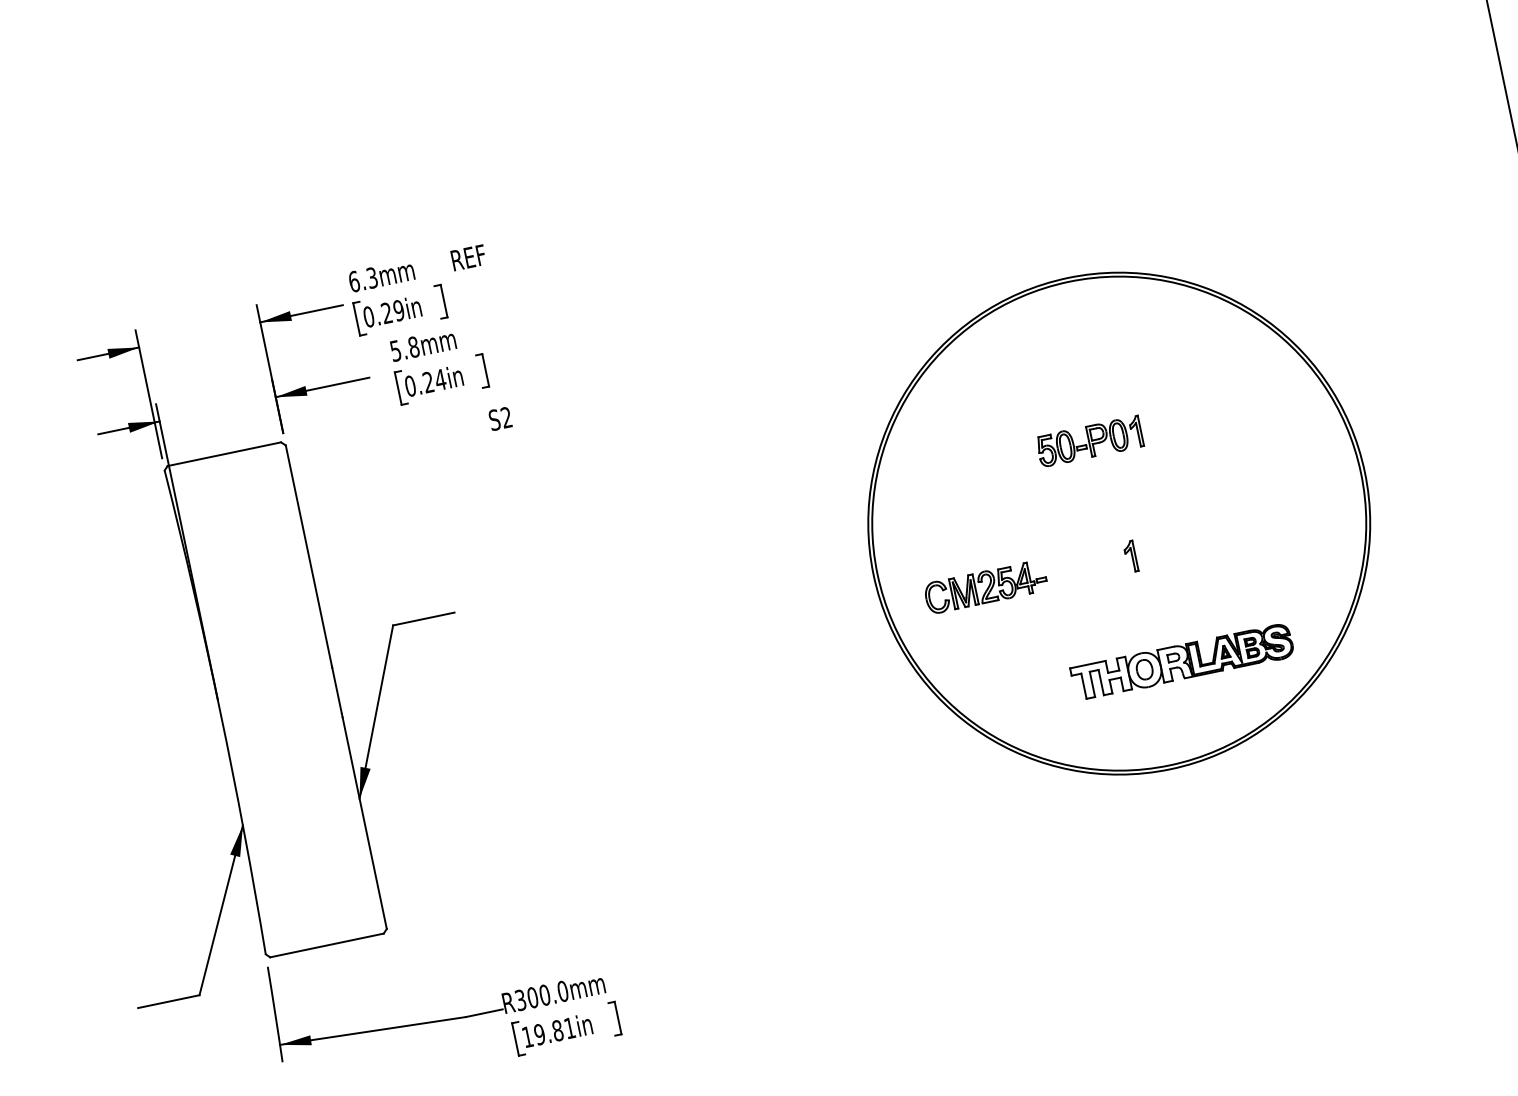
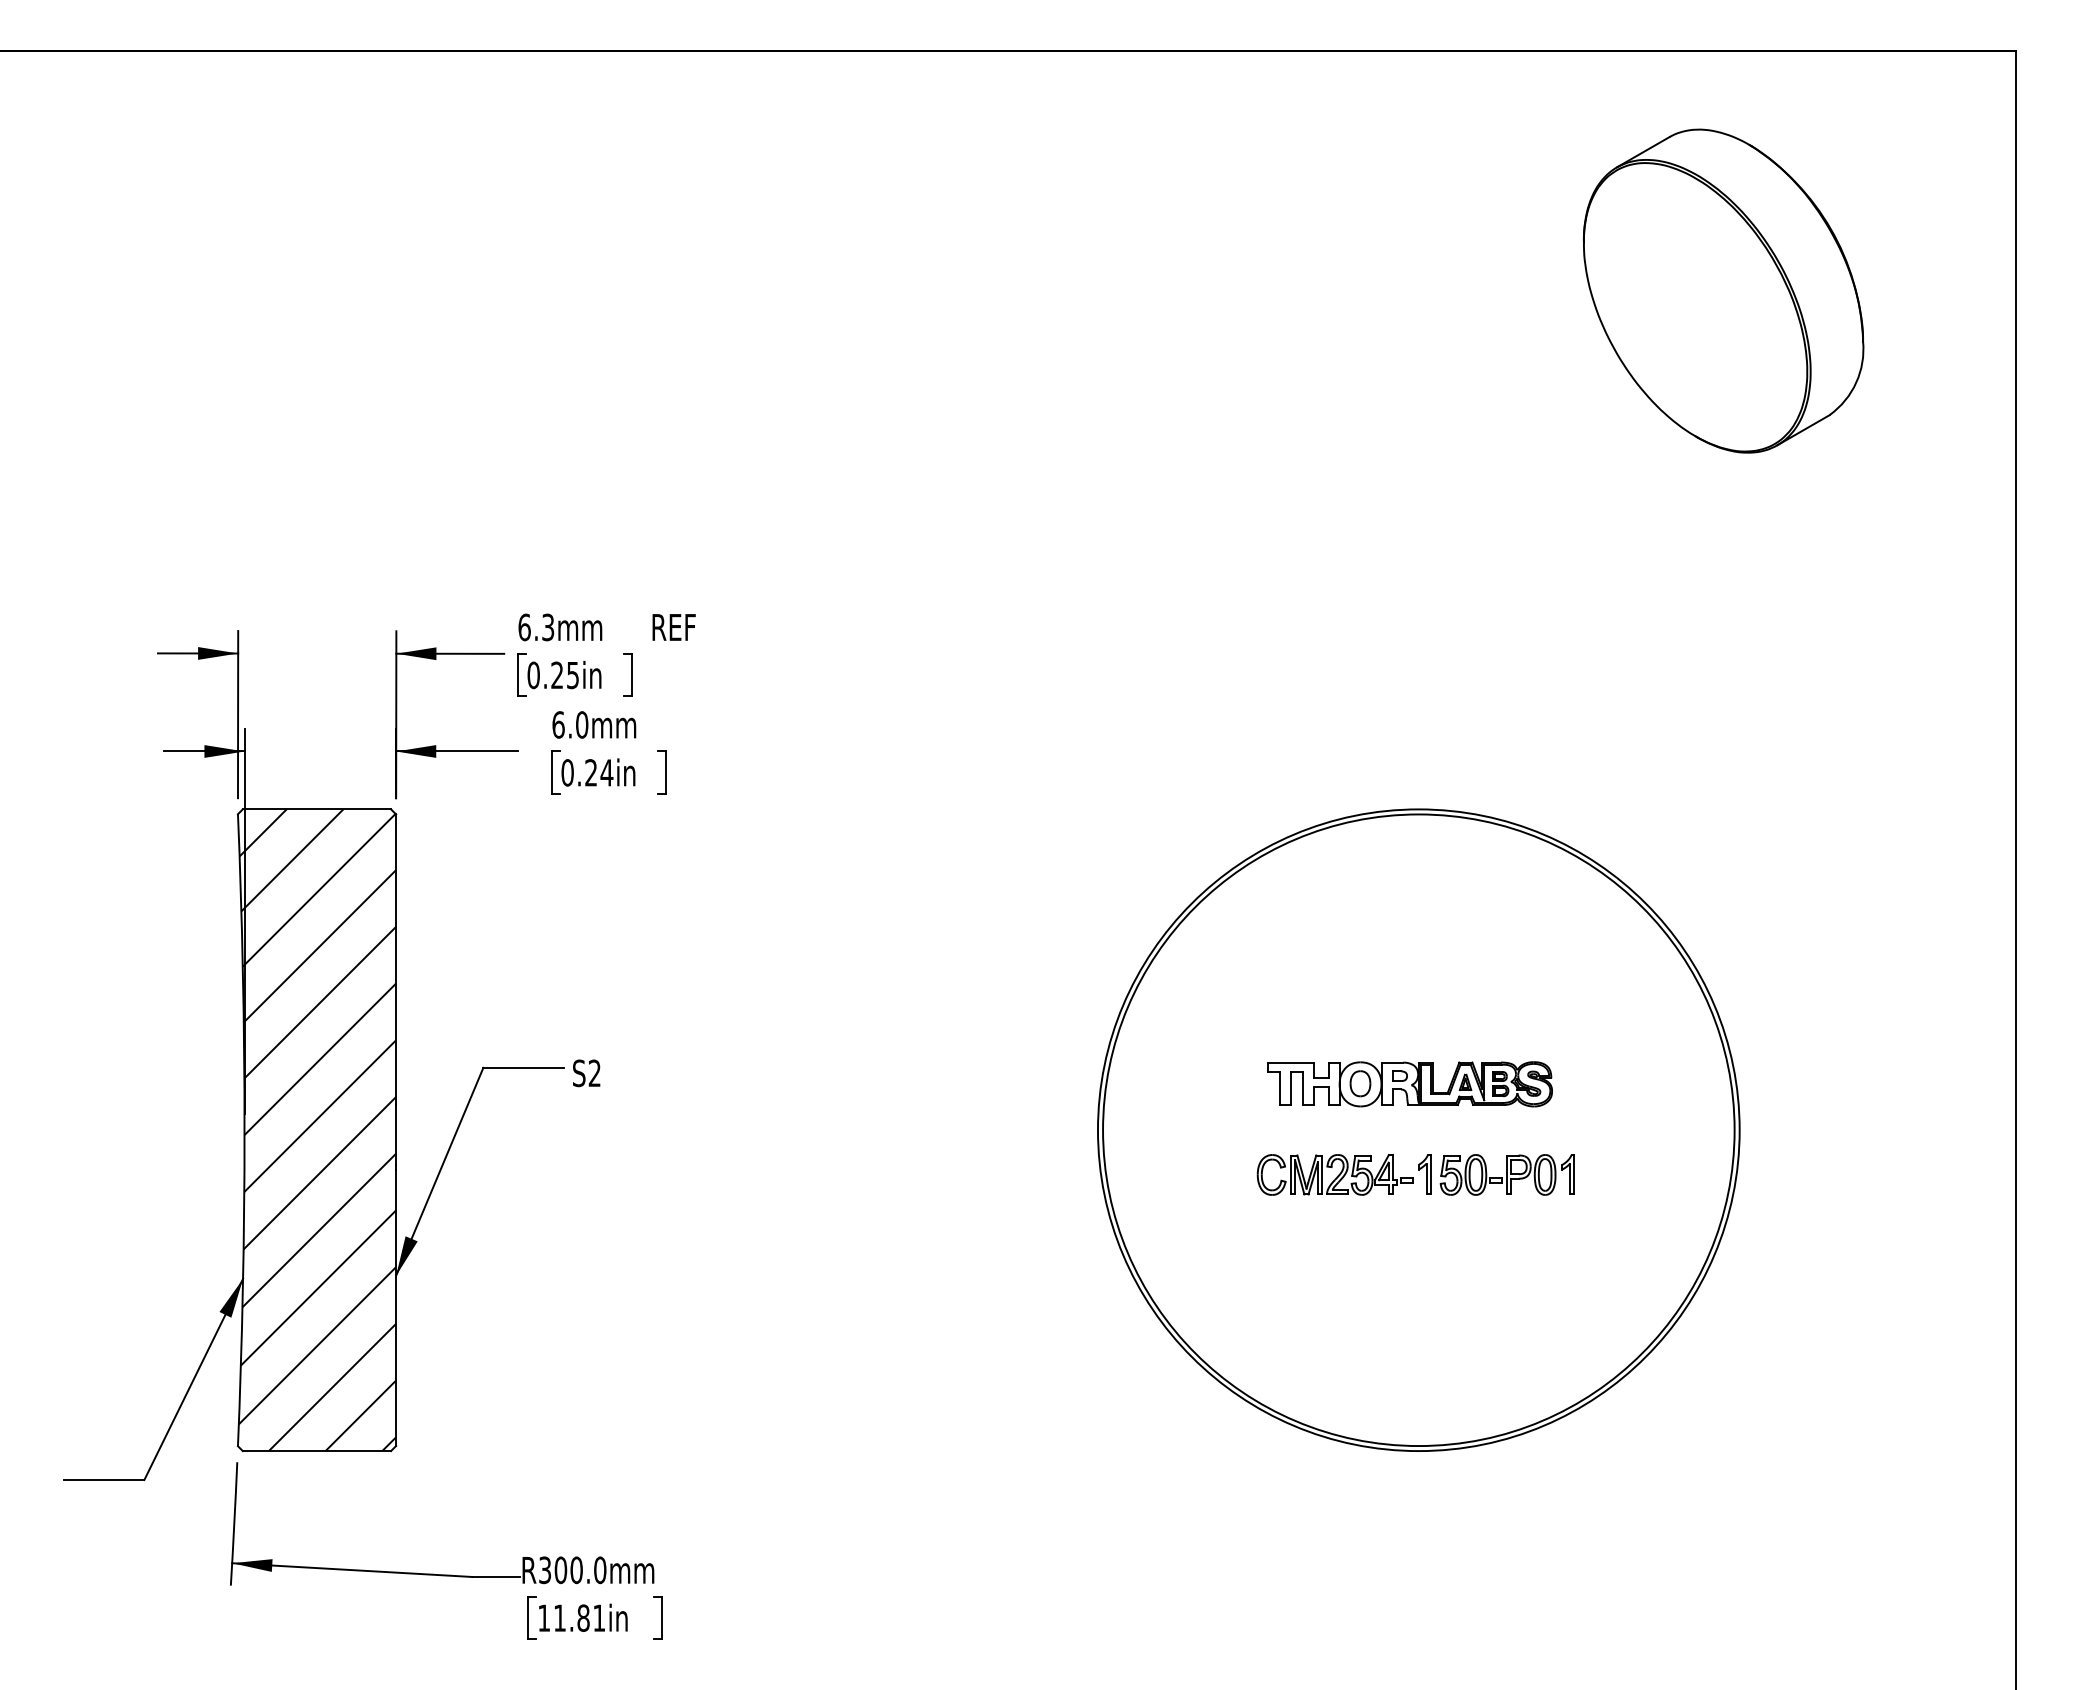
text: (398, 310) -> (572, 674), 0.29in -> 0.25in
text: (404, 348) -> (570, 724), 5.8mm -> 6.0mm
text: (500, 419) -> (586, 1073), moved
part: (1089, 441) -> (1506, 1174), moved
part: (985, 586) -> (1334, 1174), moved
part: (1182, 662) -> (1409, 1084), moved
hatch: (276, 699) -> (317, 1130), added
text: (539, 1034) -> (559, 1617), 19.81in -> 11.81in

